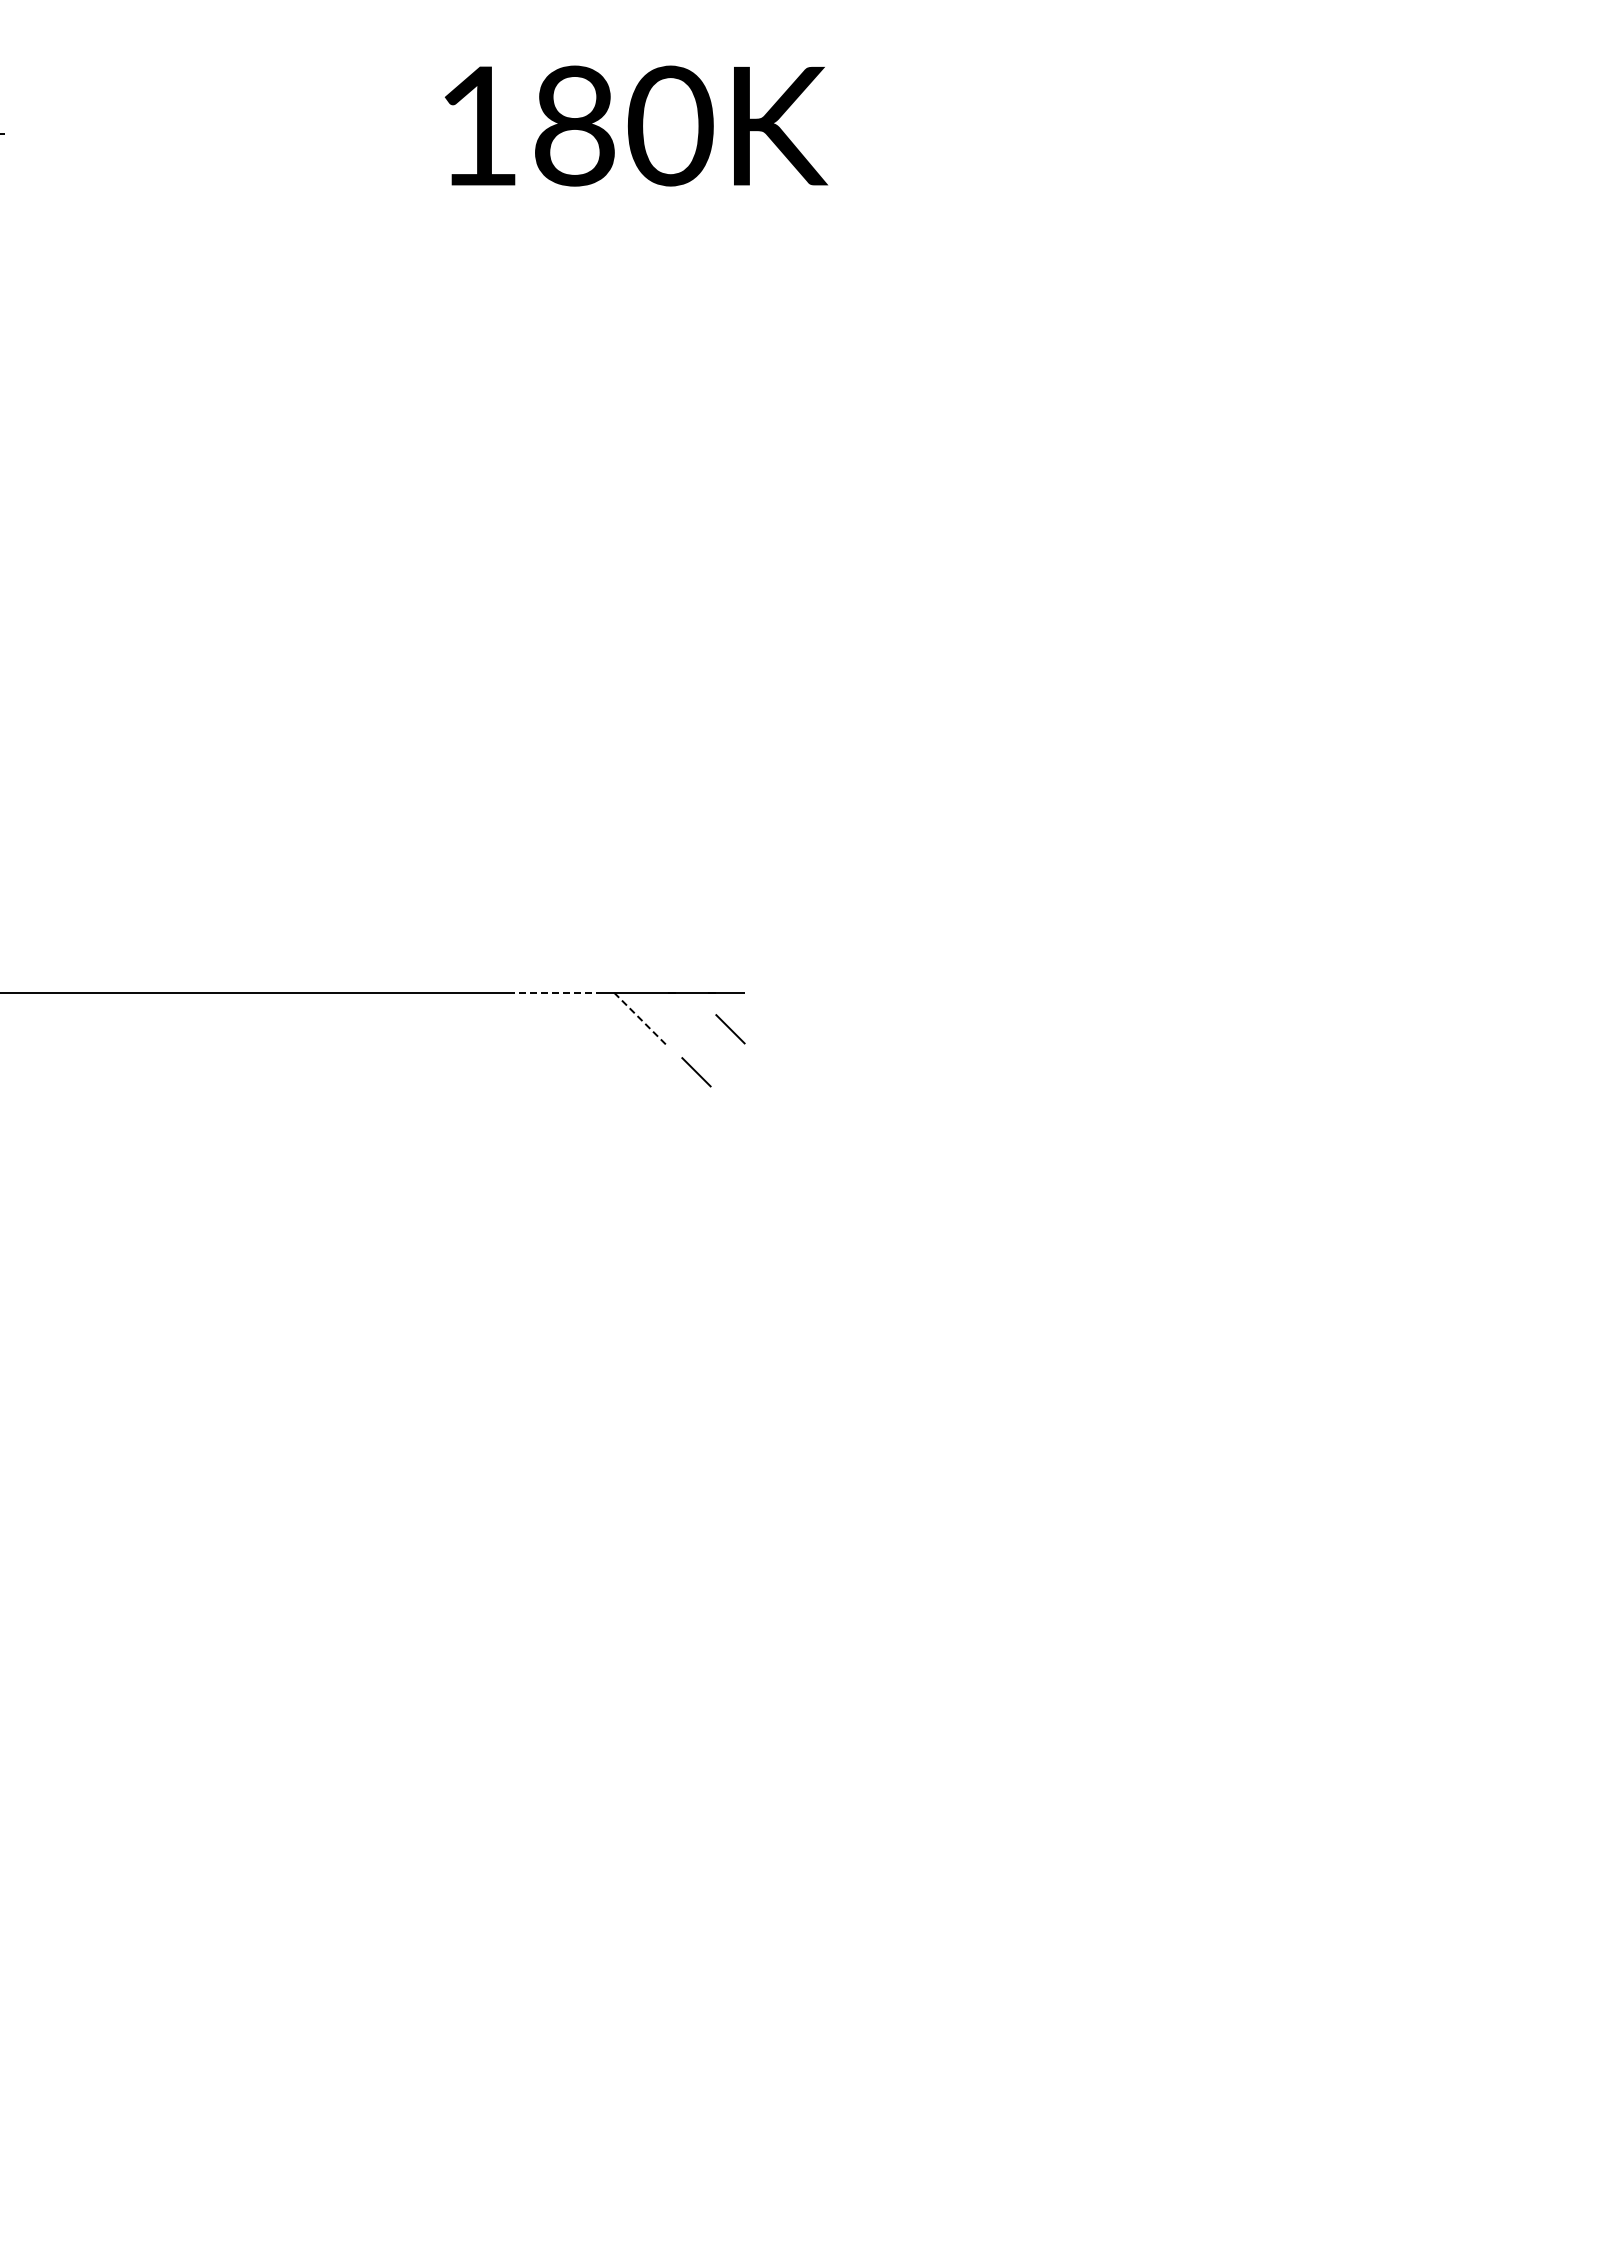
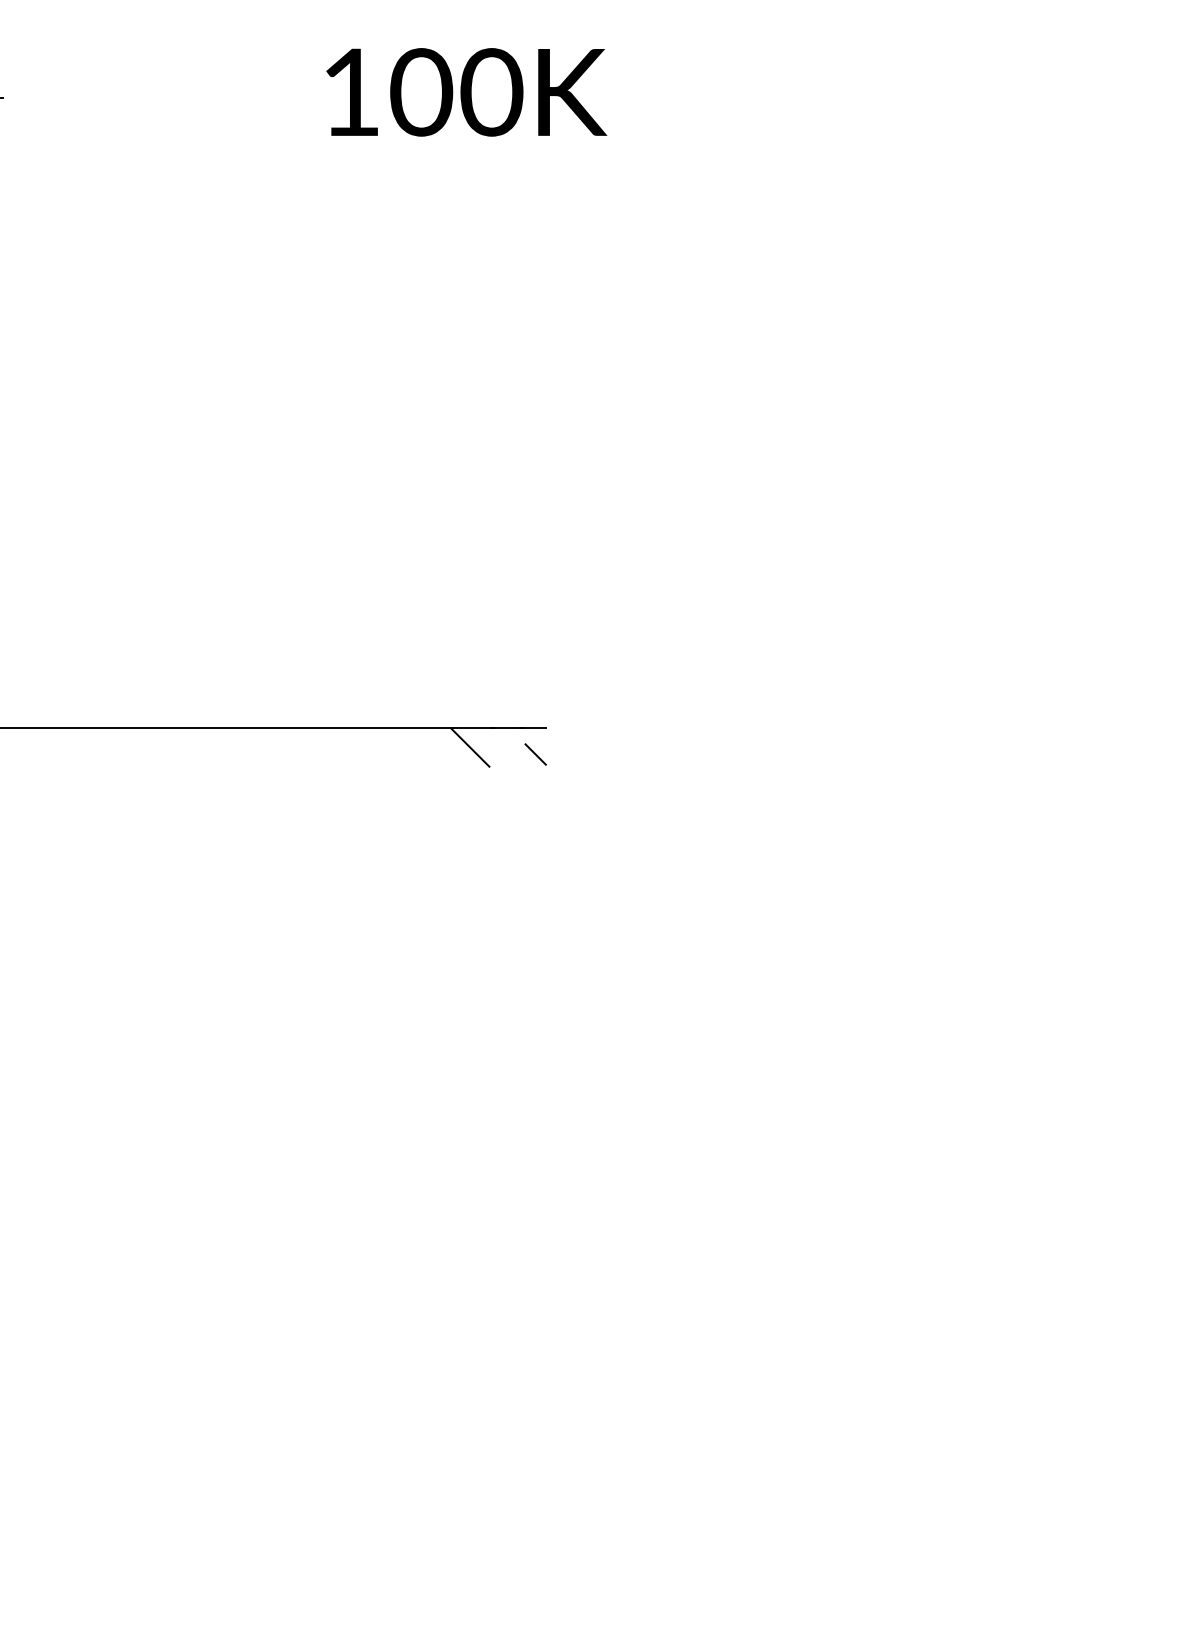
text: (574, 126) -> (421, 92), 180K -> 100K
line: (556, 992) -> (408, 727), dashed -> solid
line: (641, 1020) -> (470, 748), dashed -> solid
line: (696, 1072) -> (510, 786), removed

